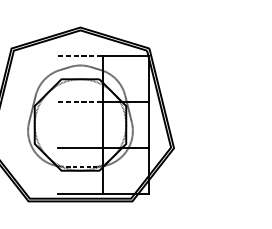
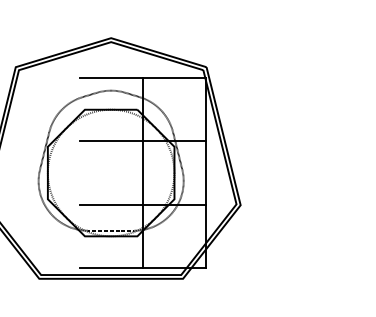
line: (80, 56) -> (111, 78), dashed -> solid
line: (80, 102) -> (111, 141), dashed -> solid

